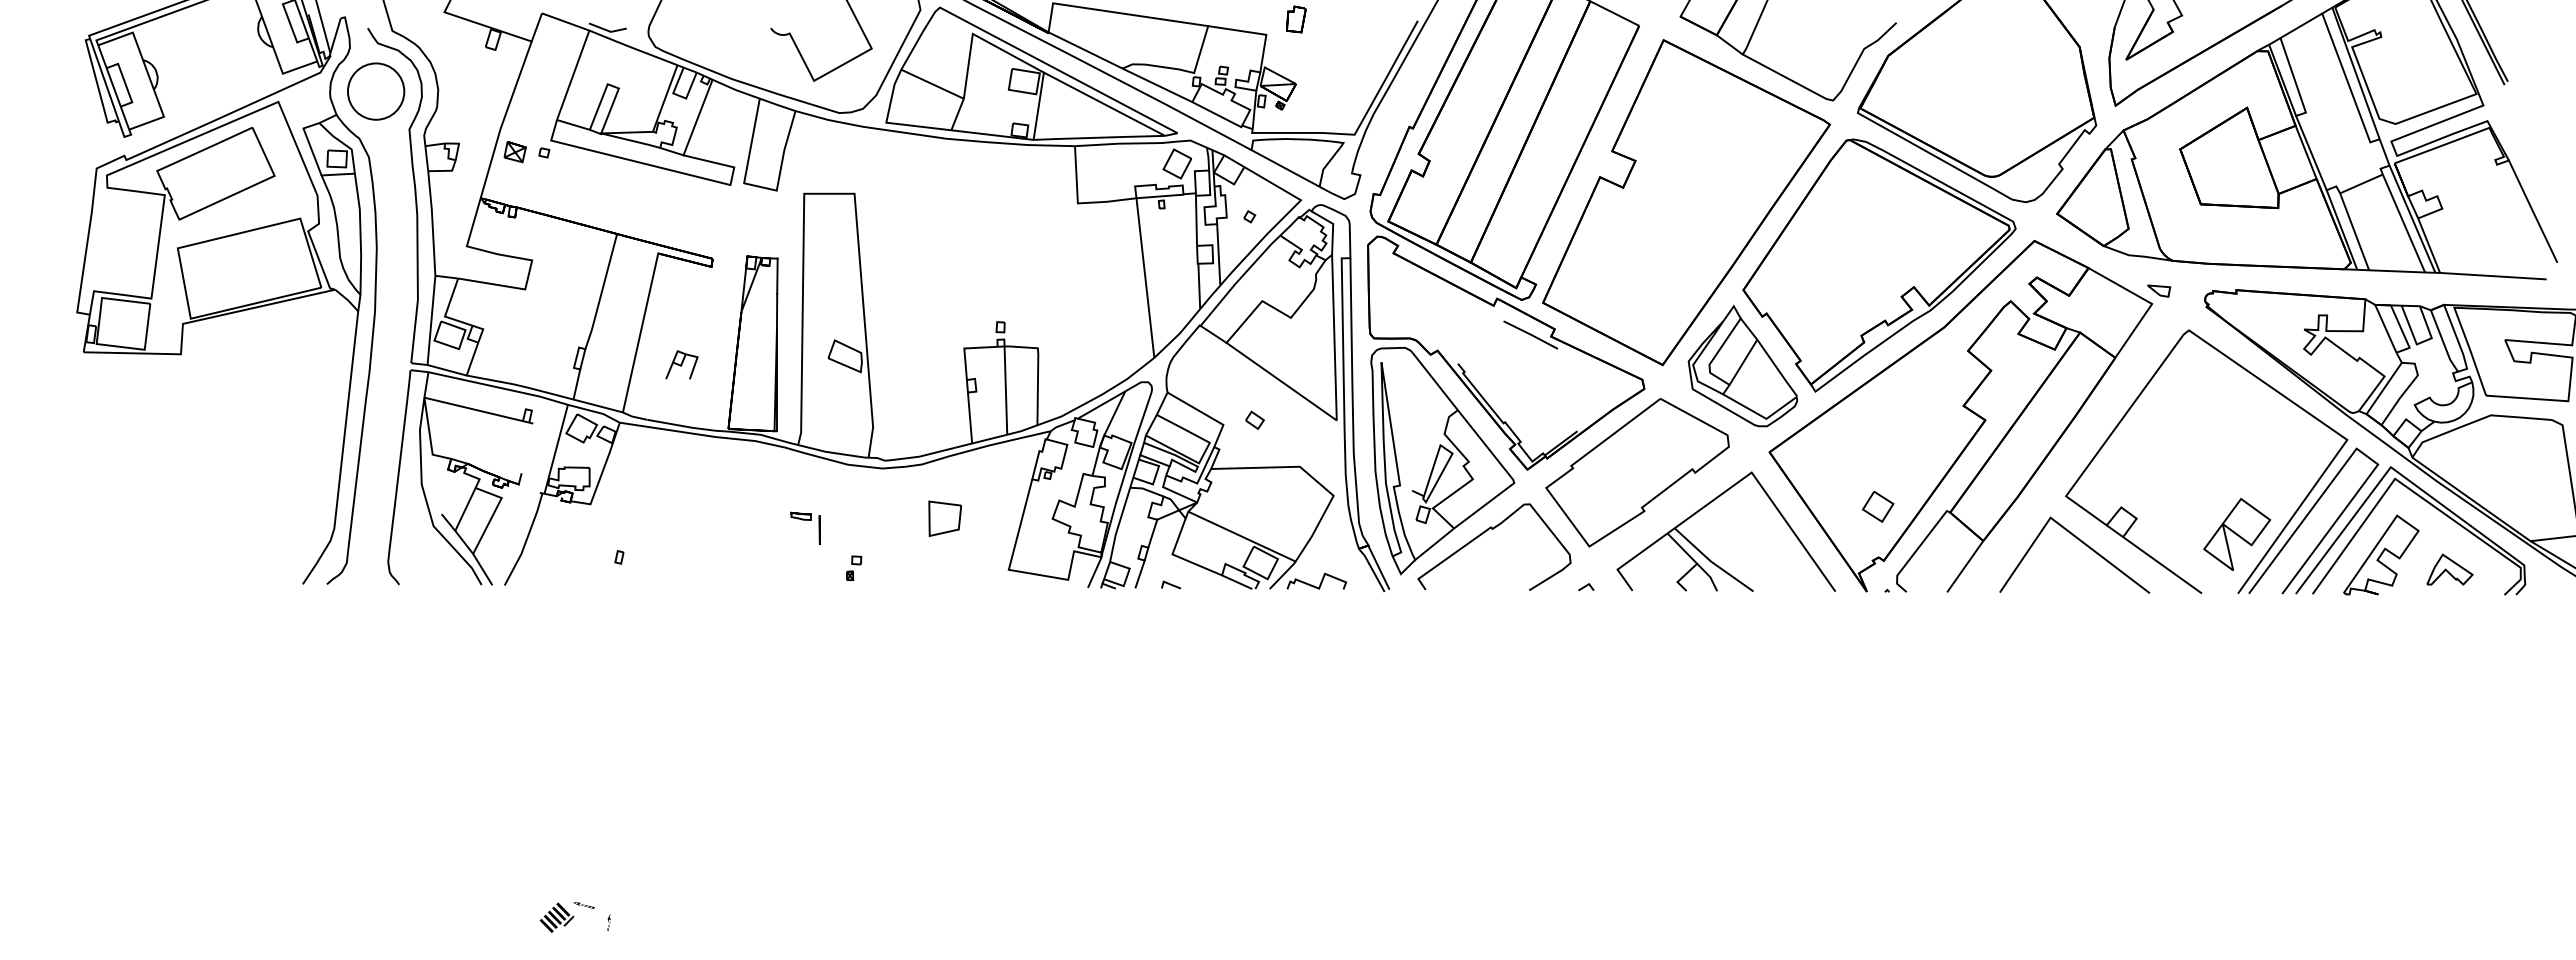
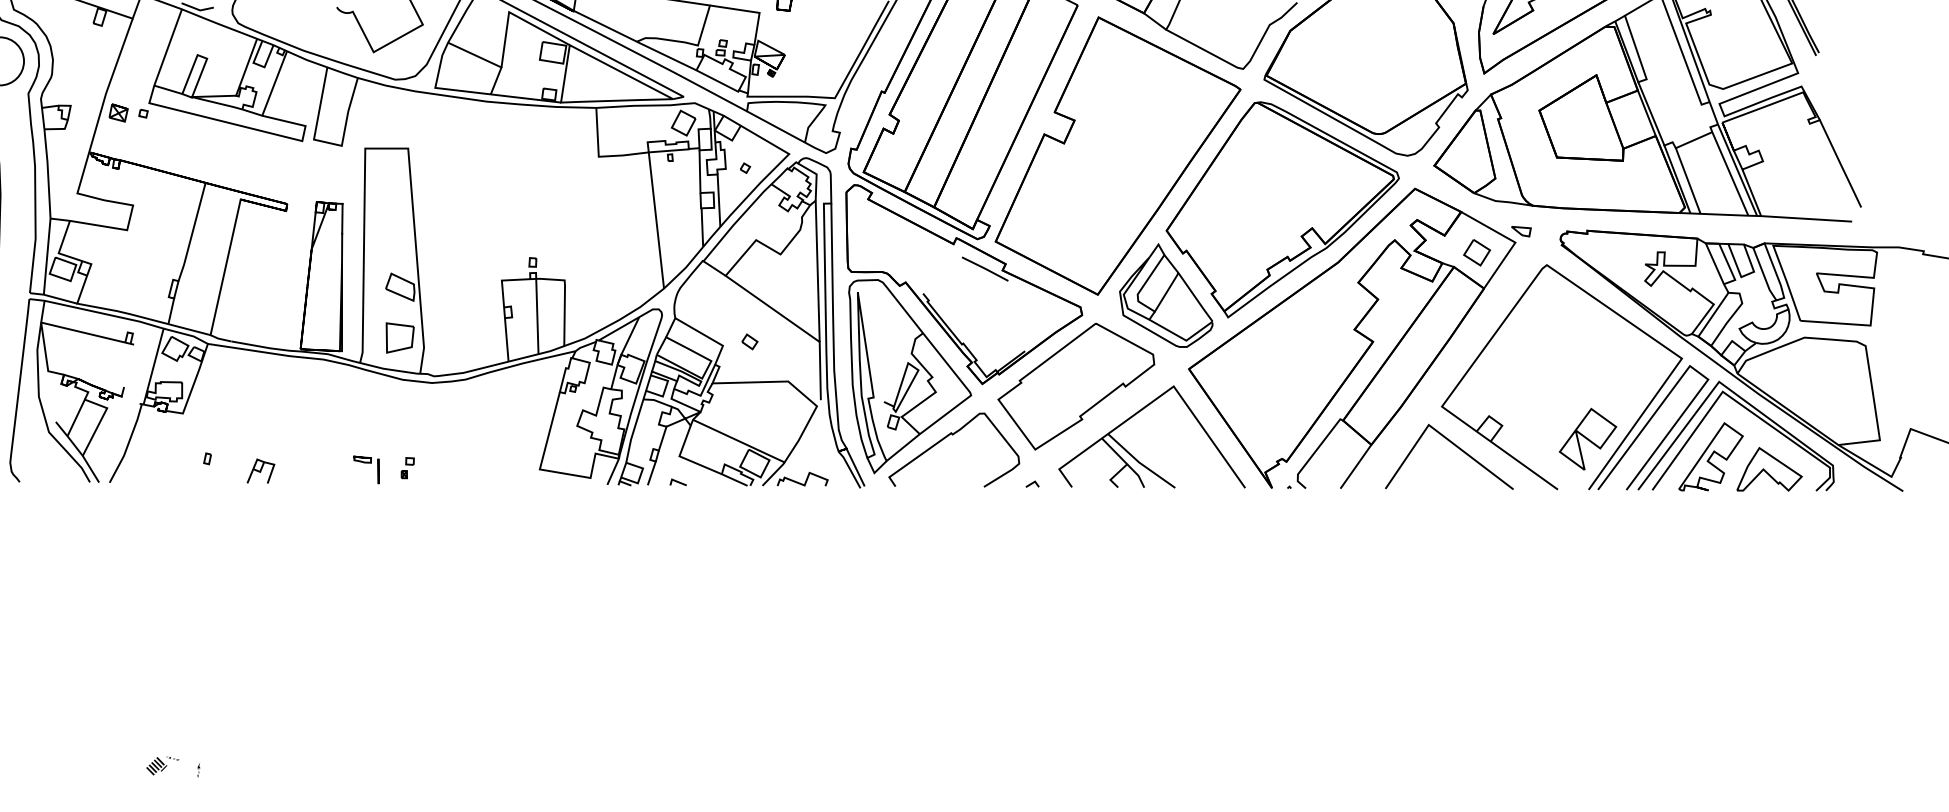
part: (681, 364) -> (260, 470), moved
line: (1337, 453) -> (820, 370), added
part: (1878, 506) -> (1477, 252), moved
part: (945, 518) -> (400, 337), moved
part: (805, 520) -> (366, 463), moved
part: (2449, 569) -> (1769, 469), size x1.67
part: (566, 917) -> (162, 766), size x0.71

